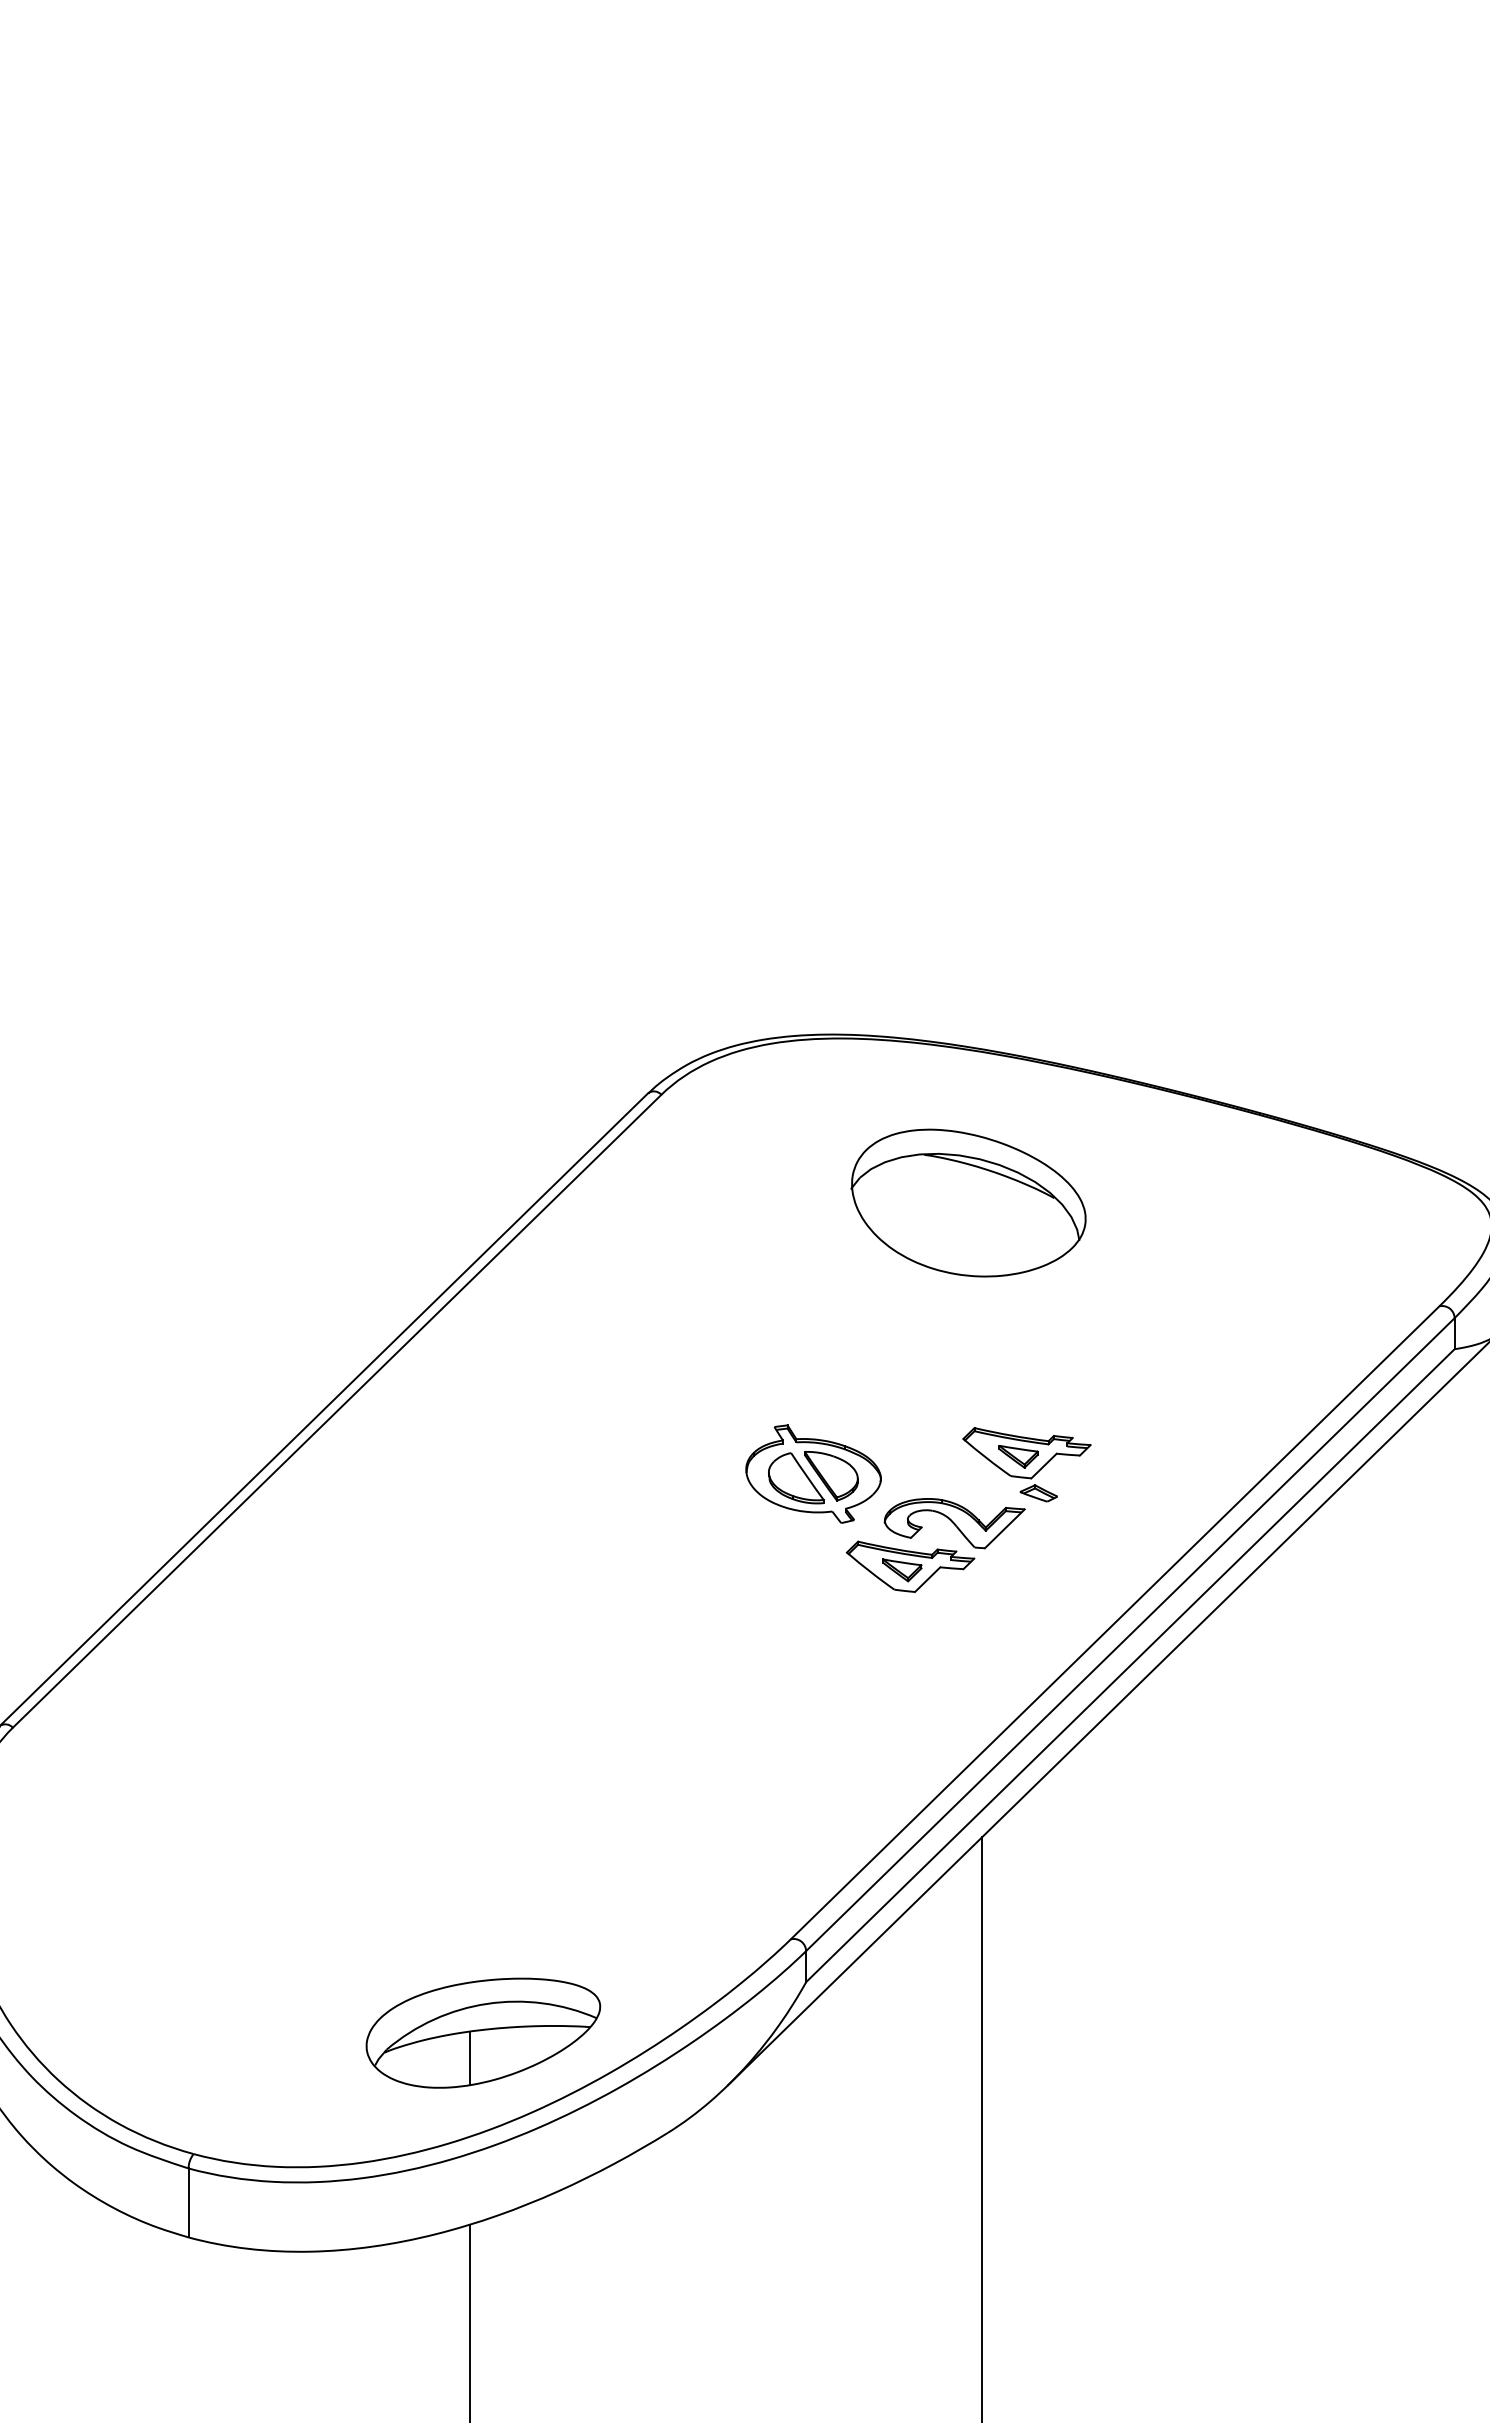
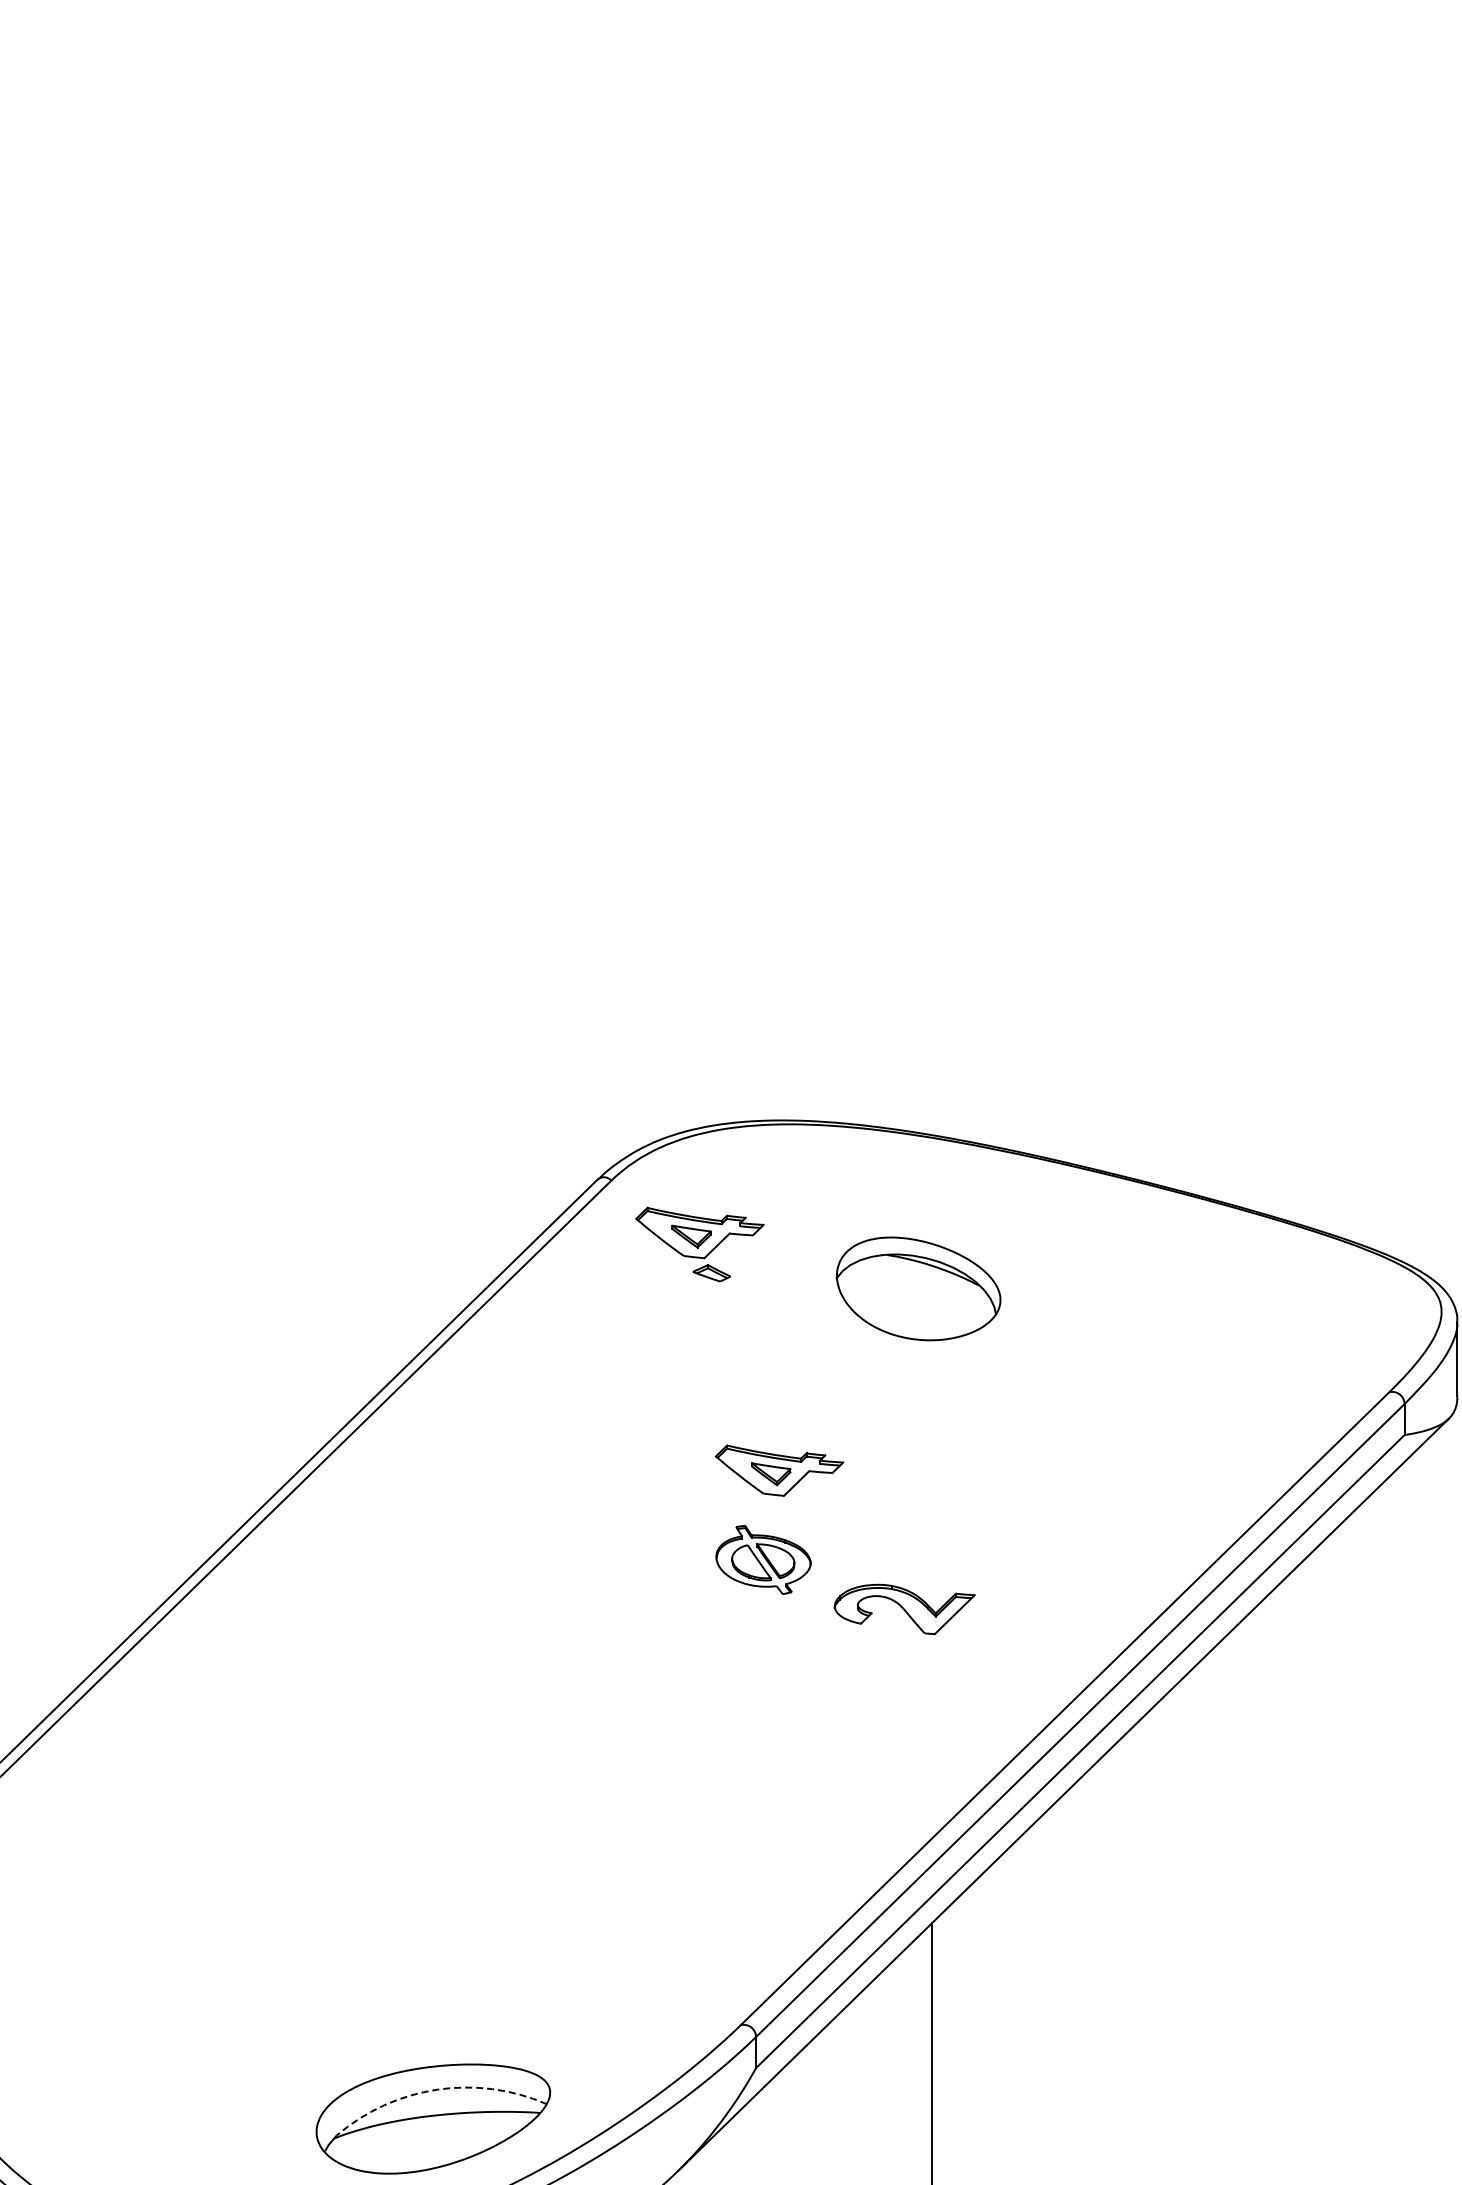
part: (968, 1202) -> (918, 1288), size x0.7
part: (1026, 1464) -> (699, 1244), moved
part: (813, 1473) -> (763, 1559), size x0.7
part: (910, 1566) -> (779, 1470), moved
arc: (487, 2003) -> (437, 2089), solid -> dashed
line: (470, 2057) -> (420, 2143), removed

